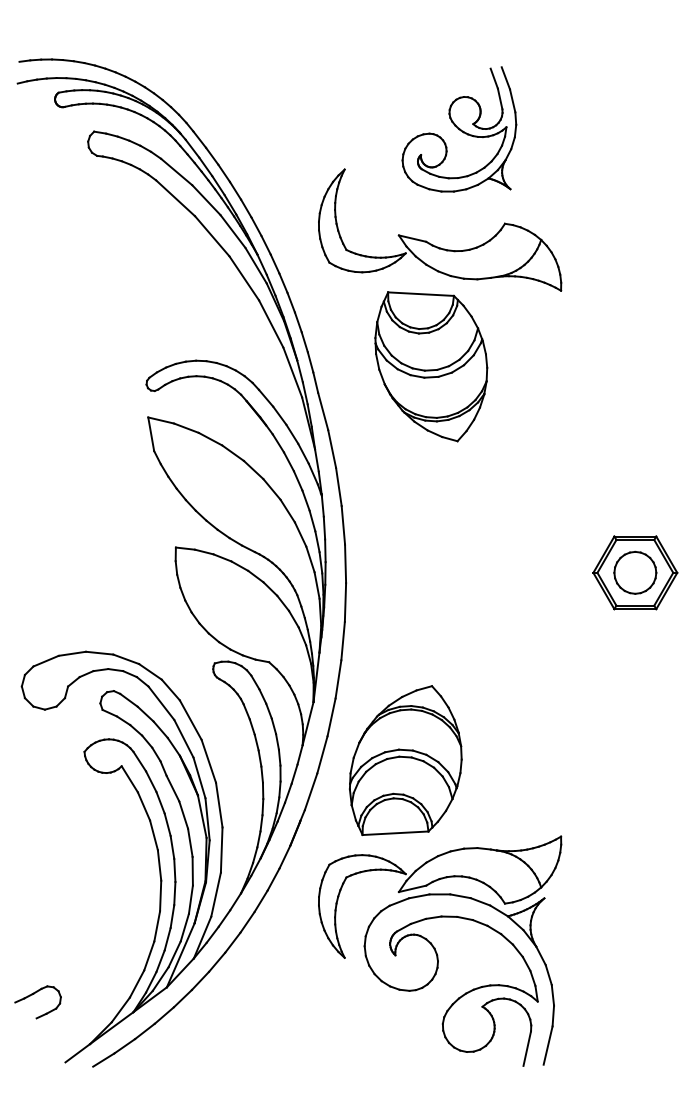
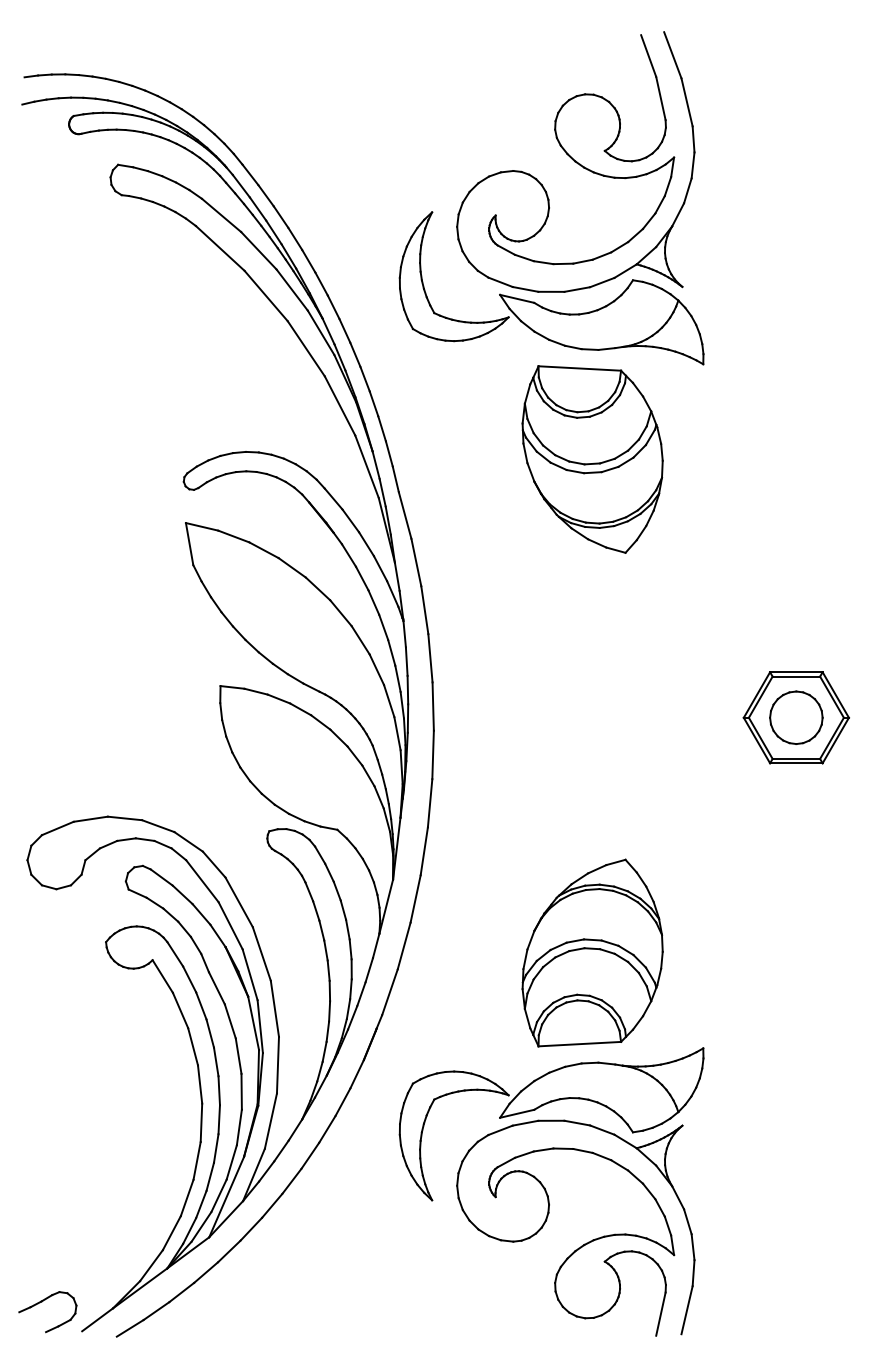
part: (459, 129) -> (575, 161), size x1.67
part: (431, 366) -> (592, 459), moved
part: (405, 760) -> (592, 952), moved
part: (33, 994) -> (42, 1302), moved

